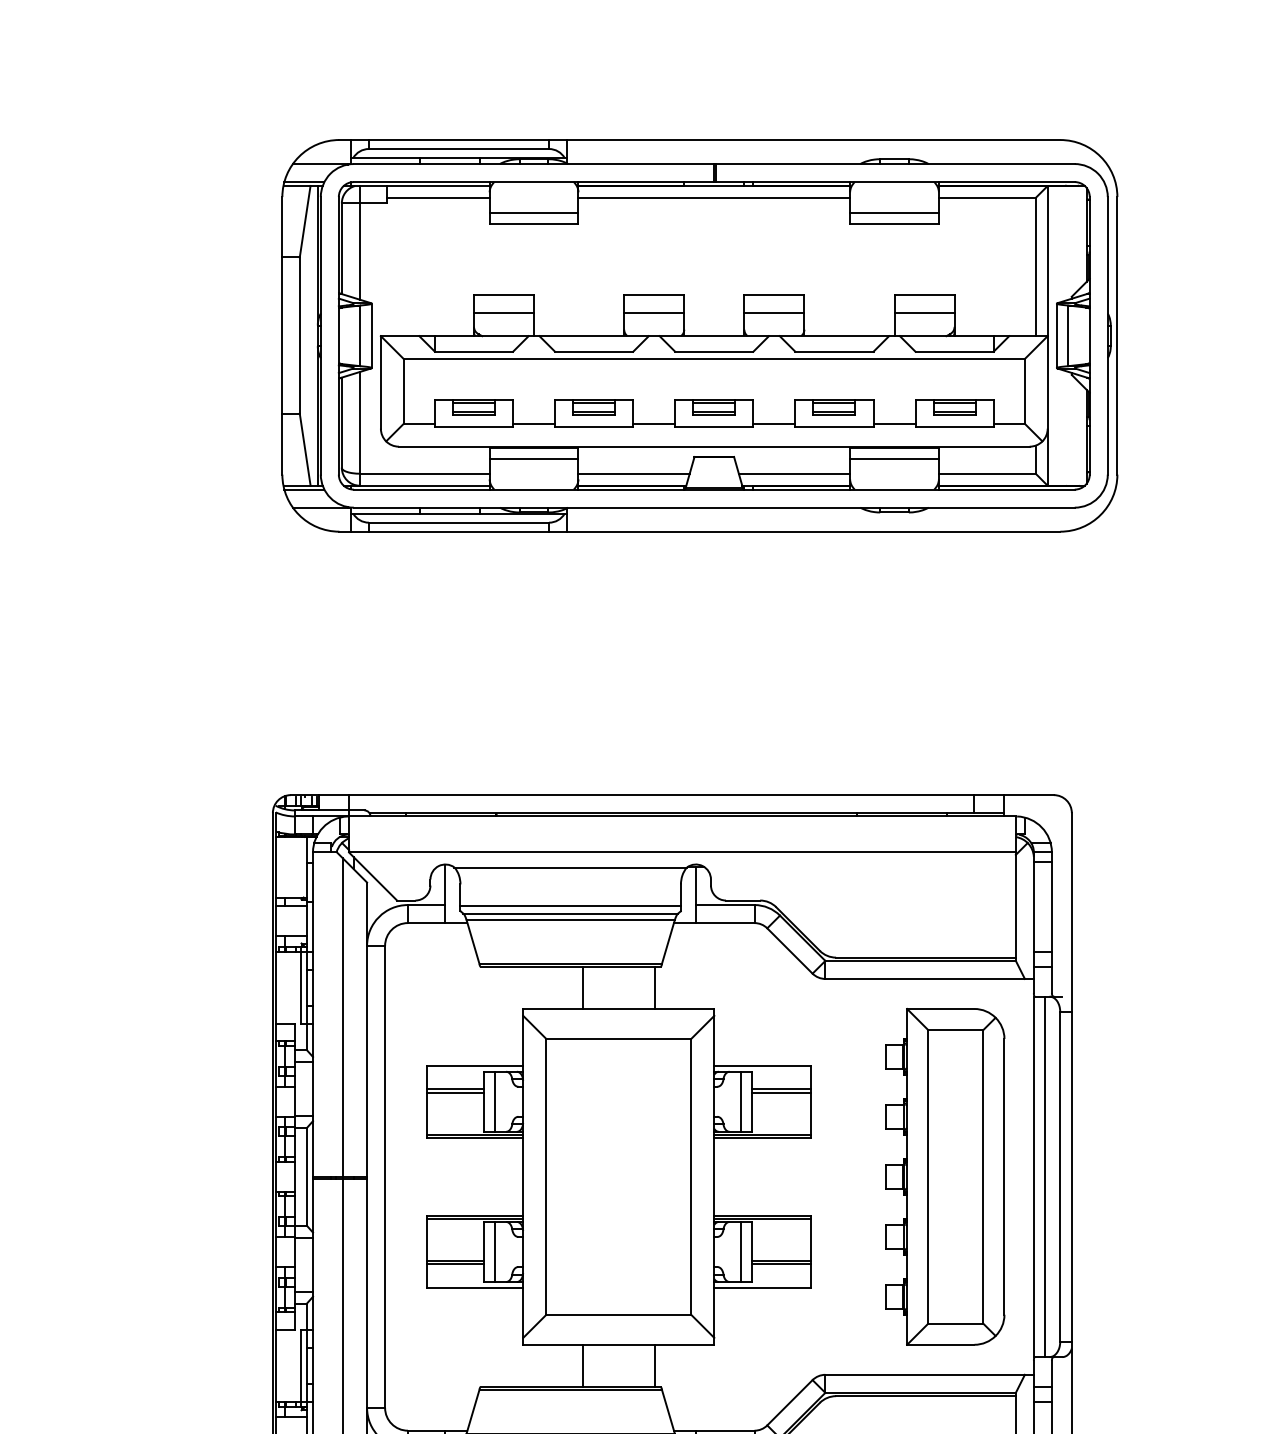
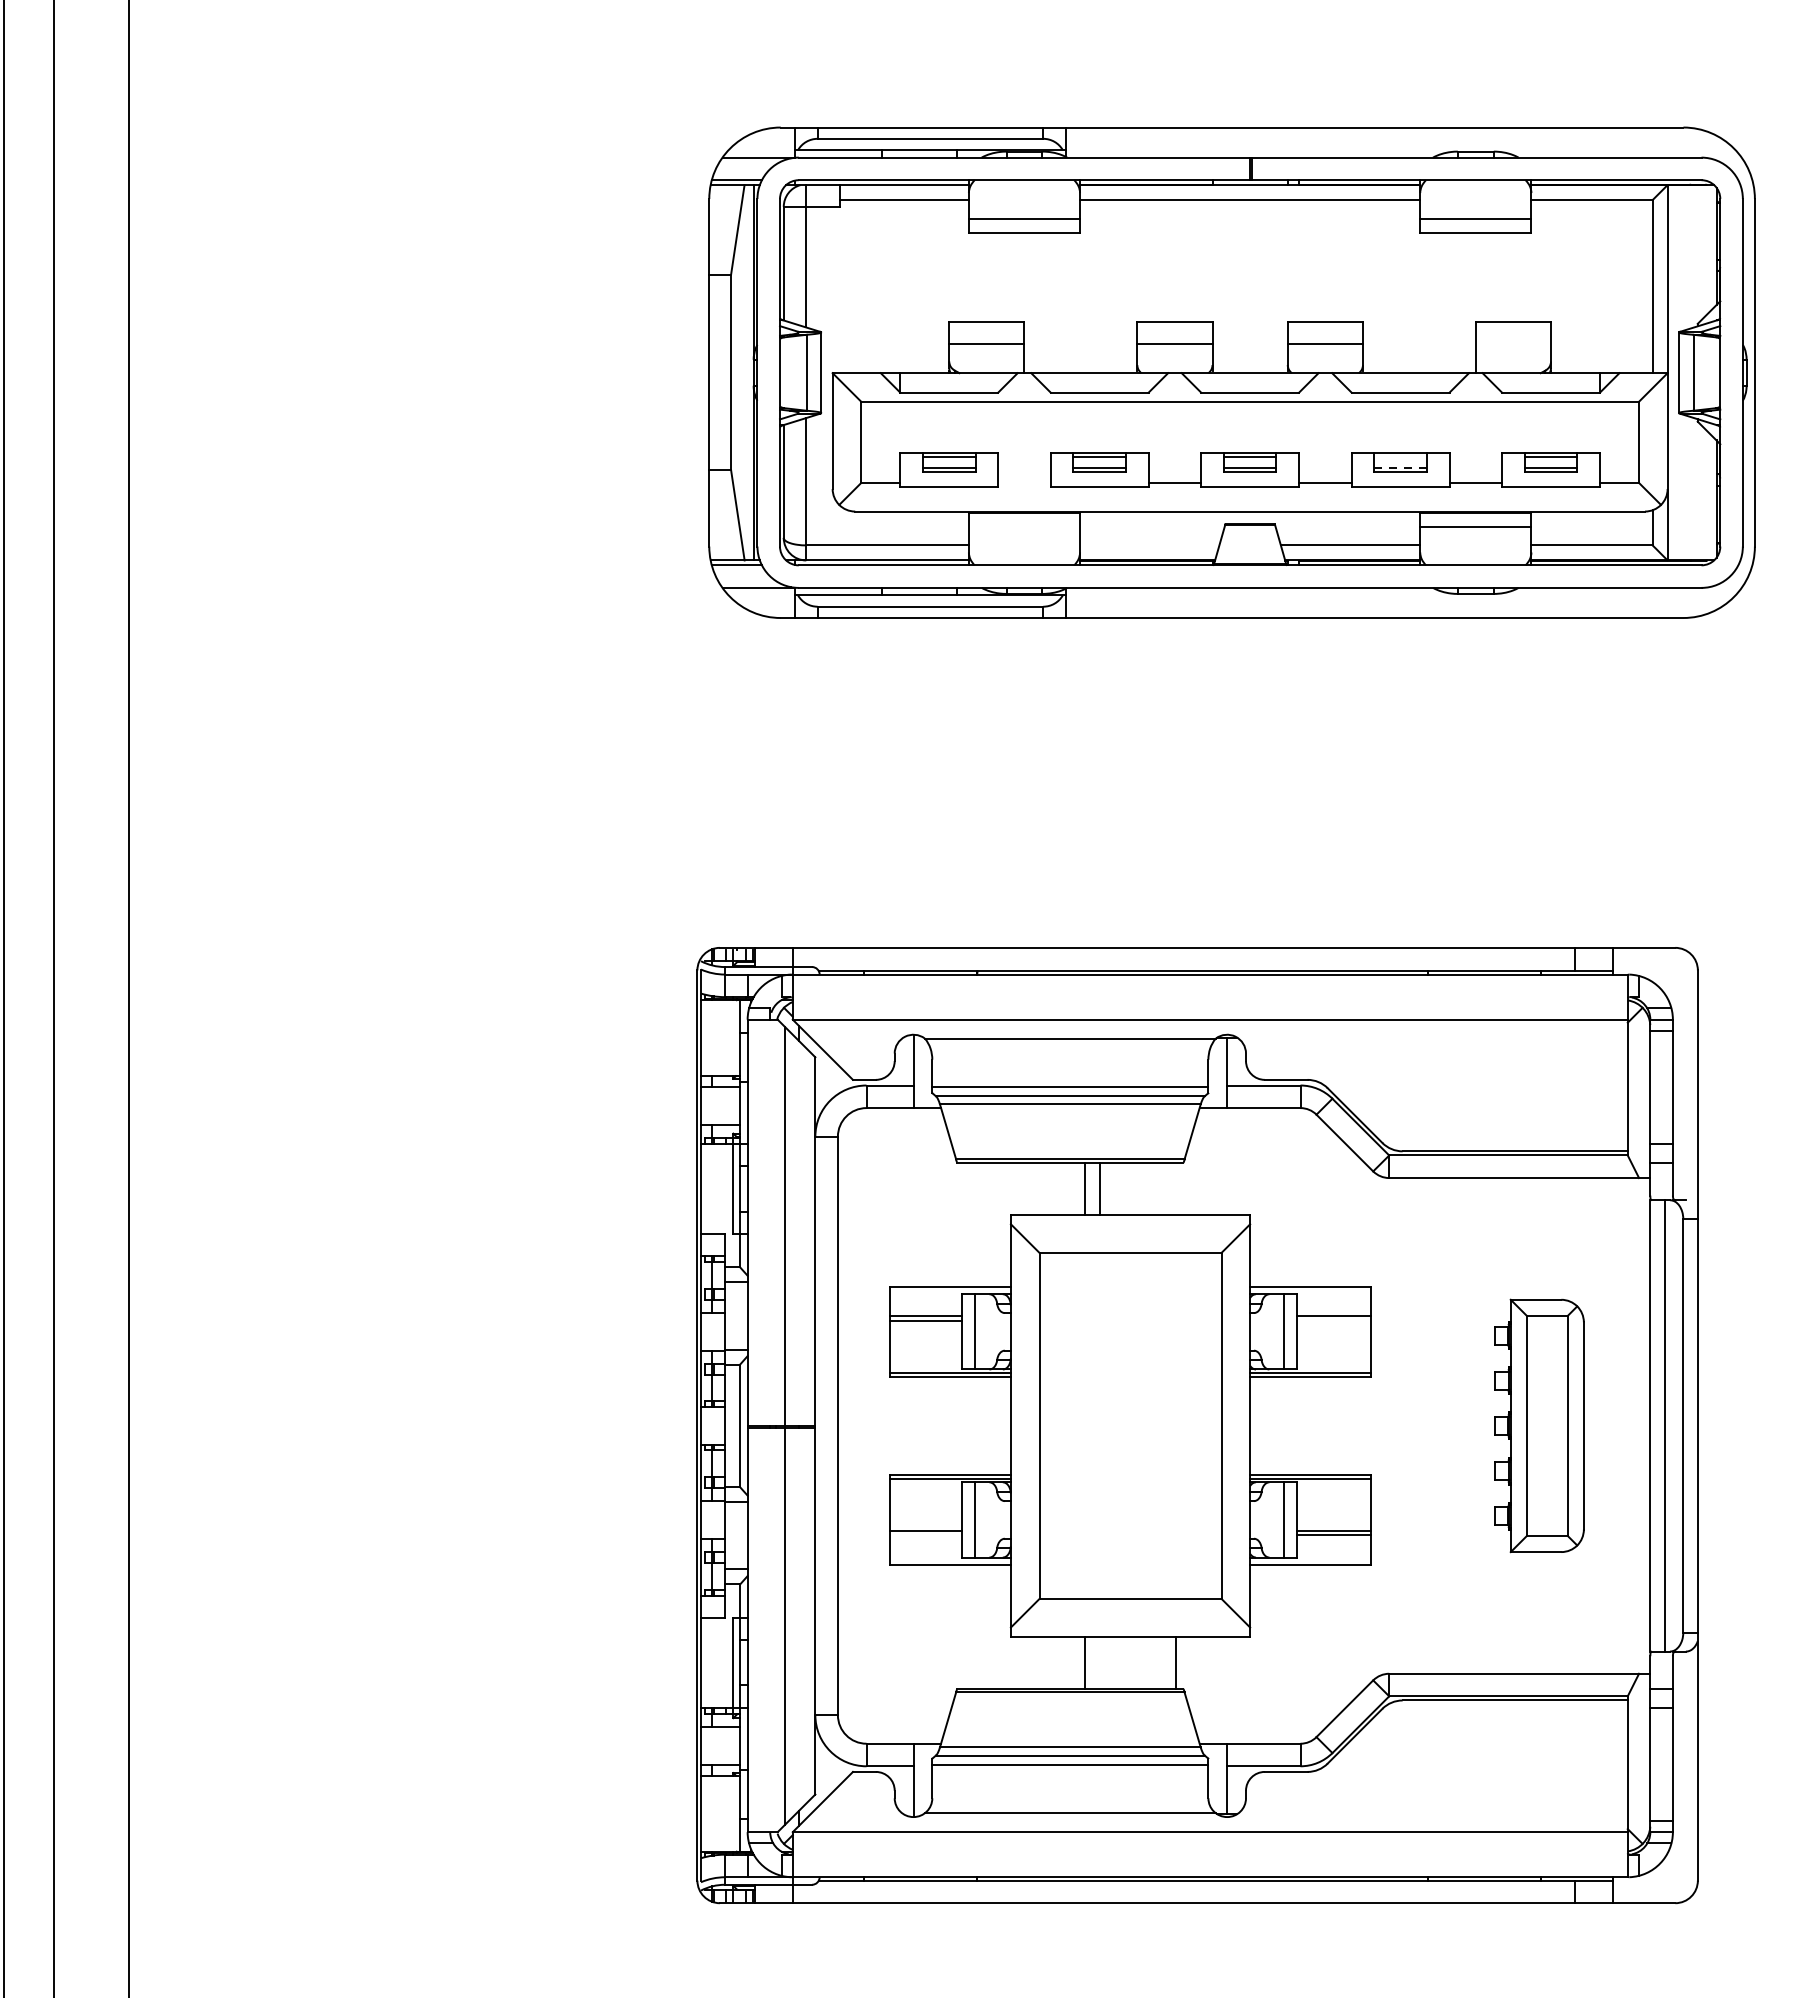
line: (924, 313) -> (1513, 344), removed
line: (834, 402) -> (1400, 456), removed
line: (835, 411) -> (1401, 467), solid -> dashed
line: (534, 423) -> (1024, 482), removed
line: (534, 458) -> (1024, 526), removed
line: (633, 473) -> (1149, 545), removed
line: (654, 987) -> (1099, 1188), moved
line: (780, 1092) -> (1333, 1320), removed
part: (945, 1176) -> (1539, 1425), size x0.6
line: (455, 1264) -> (925, 1535), removed

